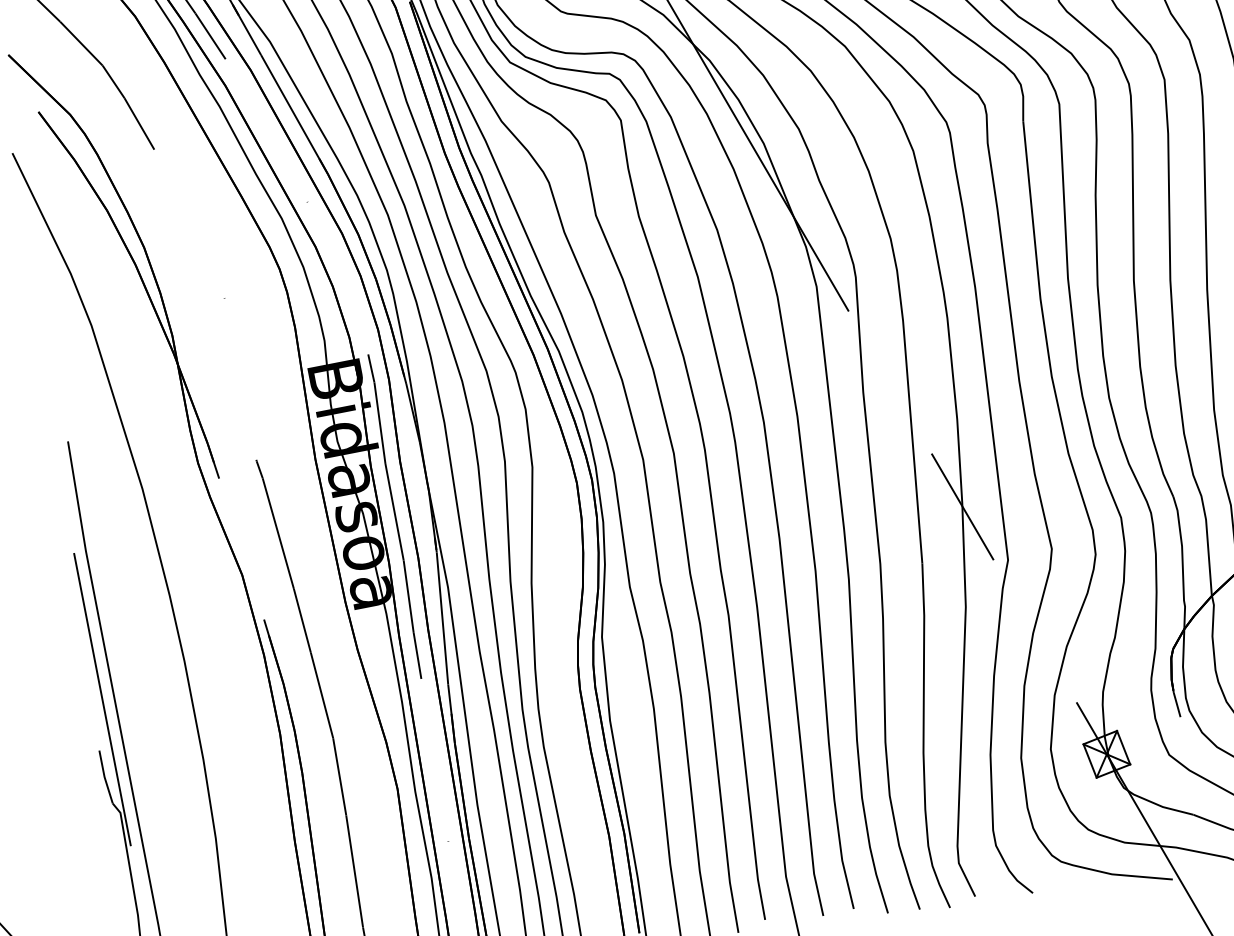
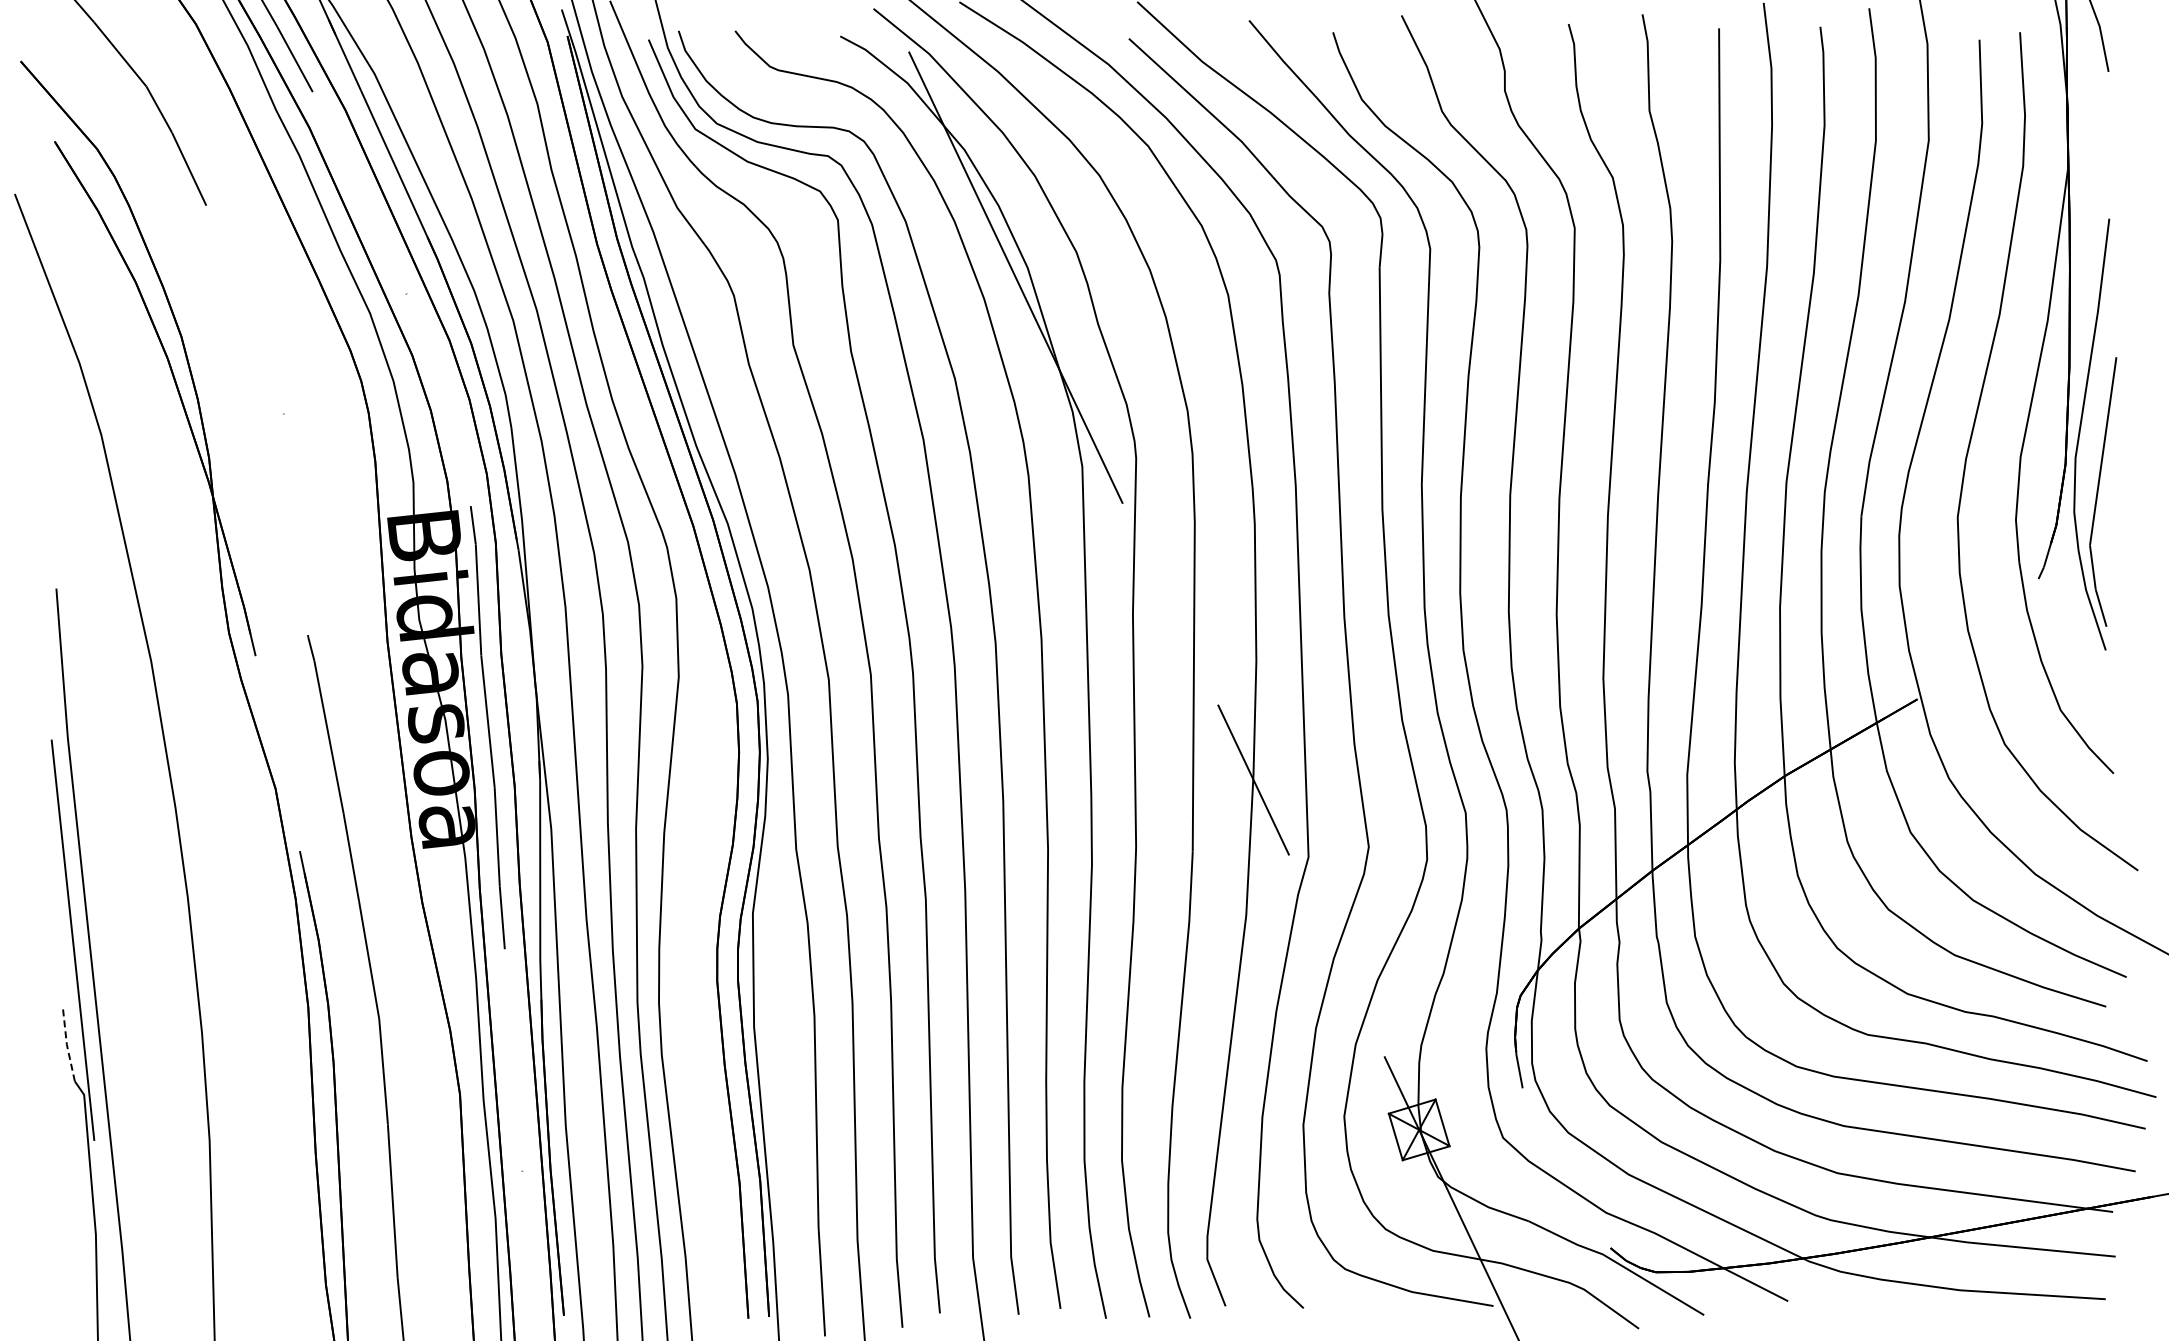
line: (104, 776) -> (66, 1044), solid -> dashed

